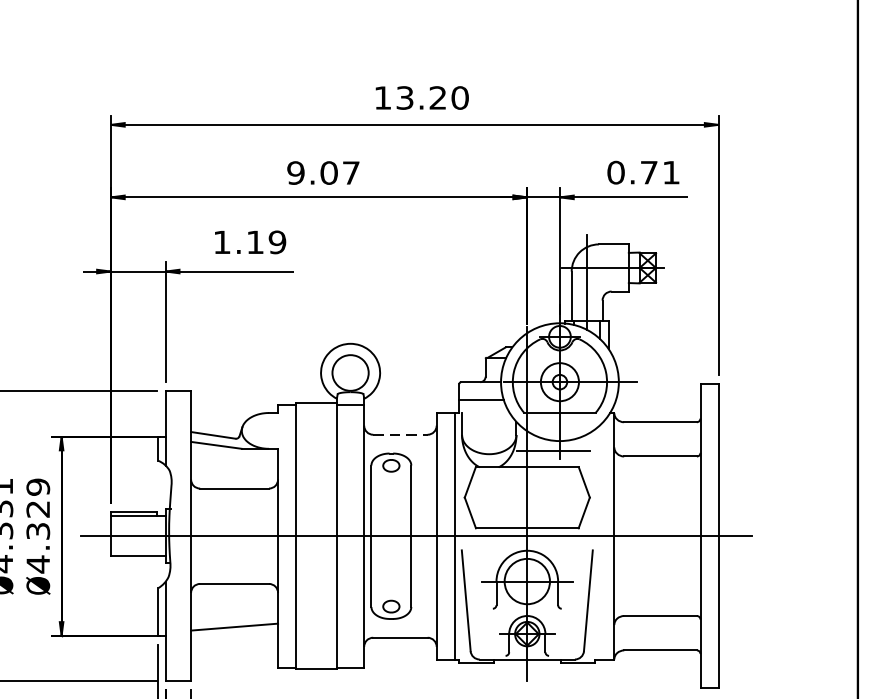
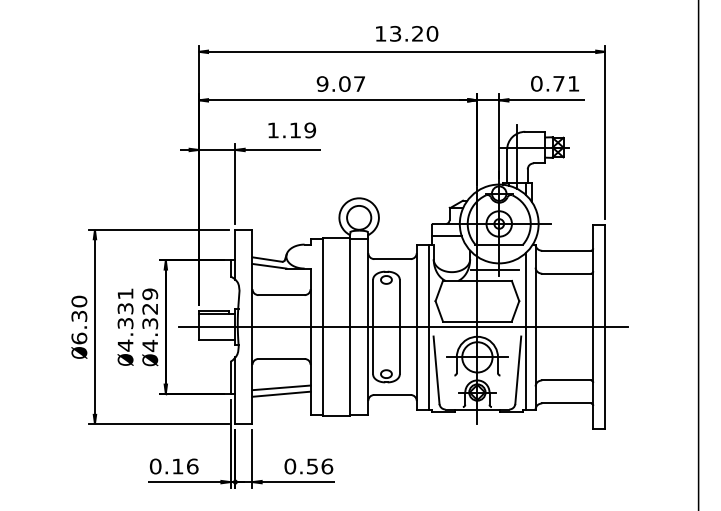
line: (401, 435) -> (393, 259), dashed -> solid
line: (599, 541) -> (525, 330), added
line: (234, 635) -> (281, 393), added

